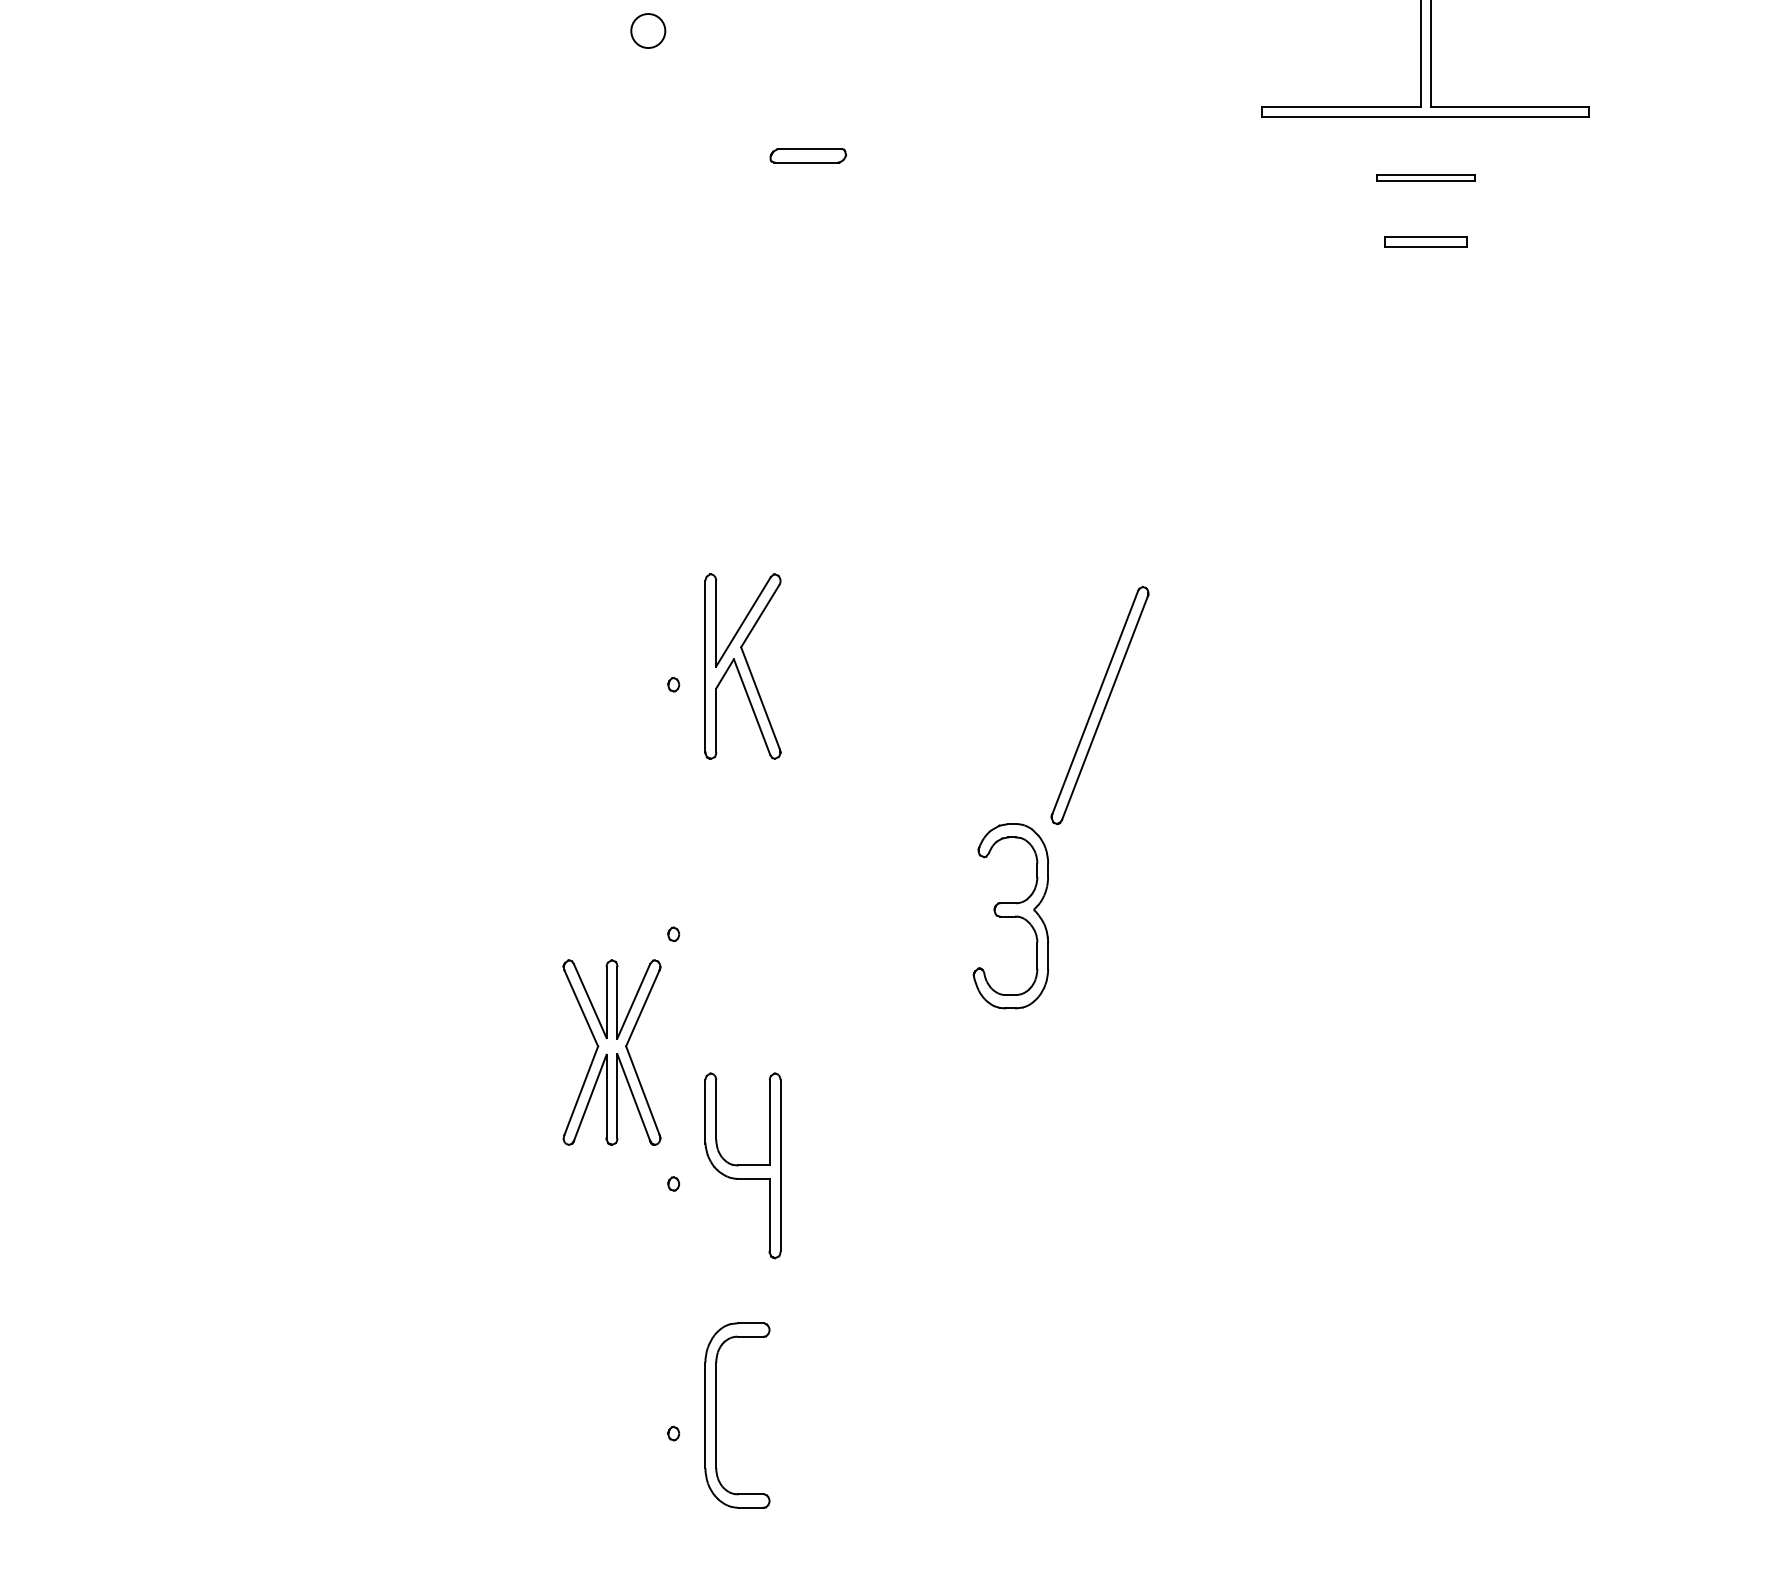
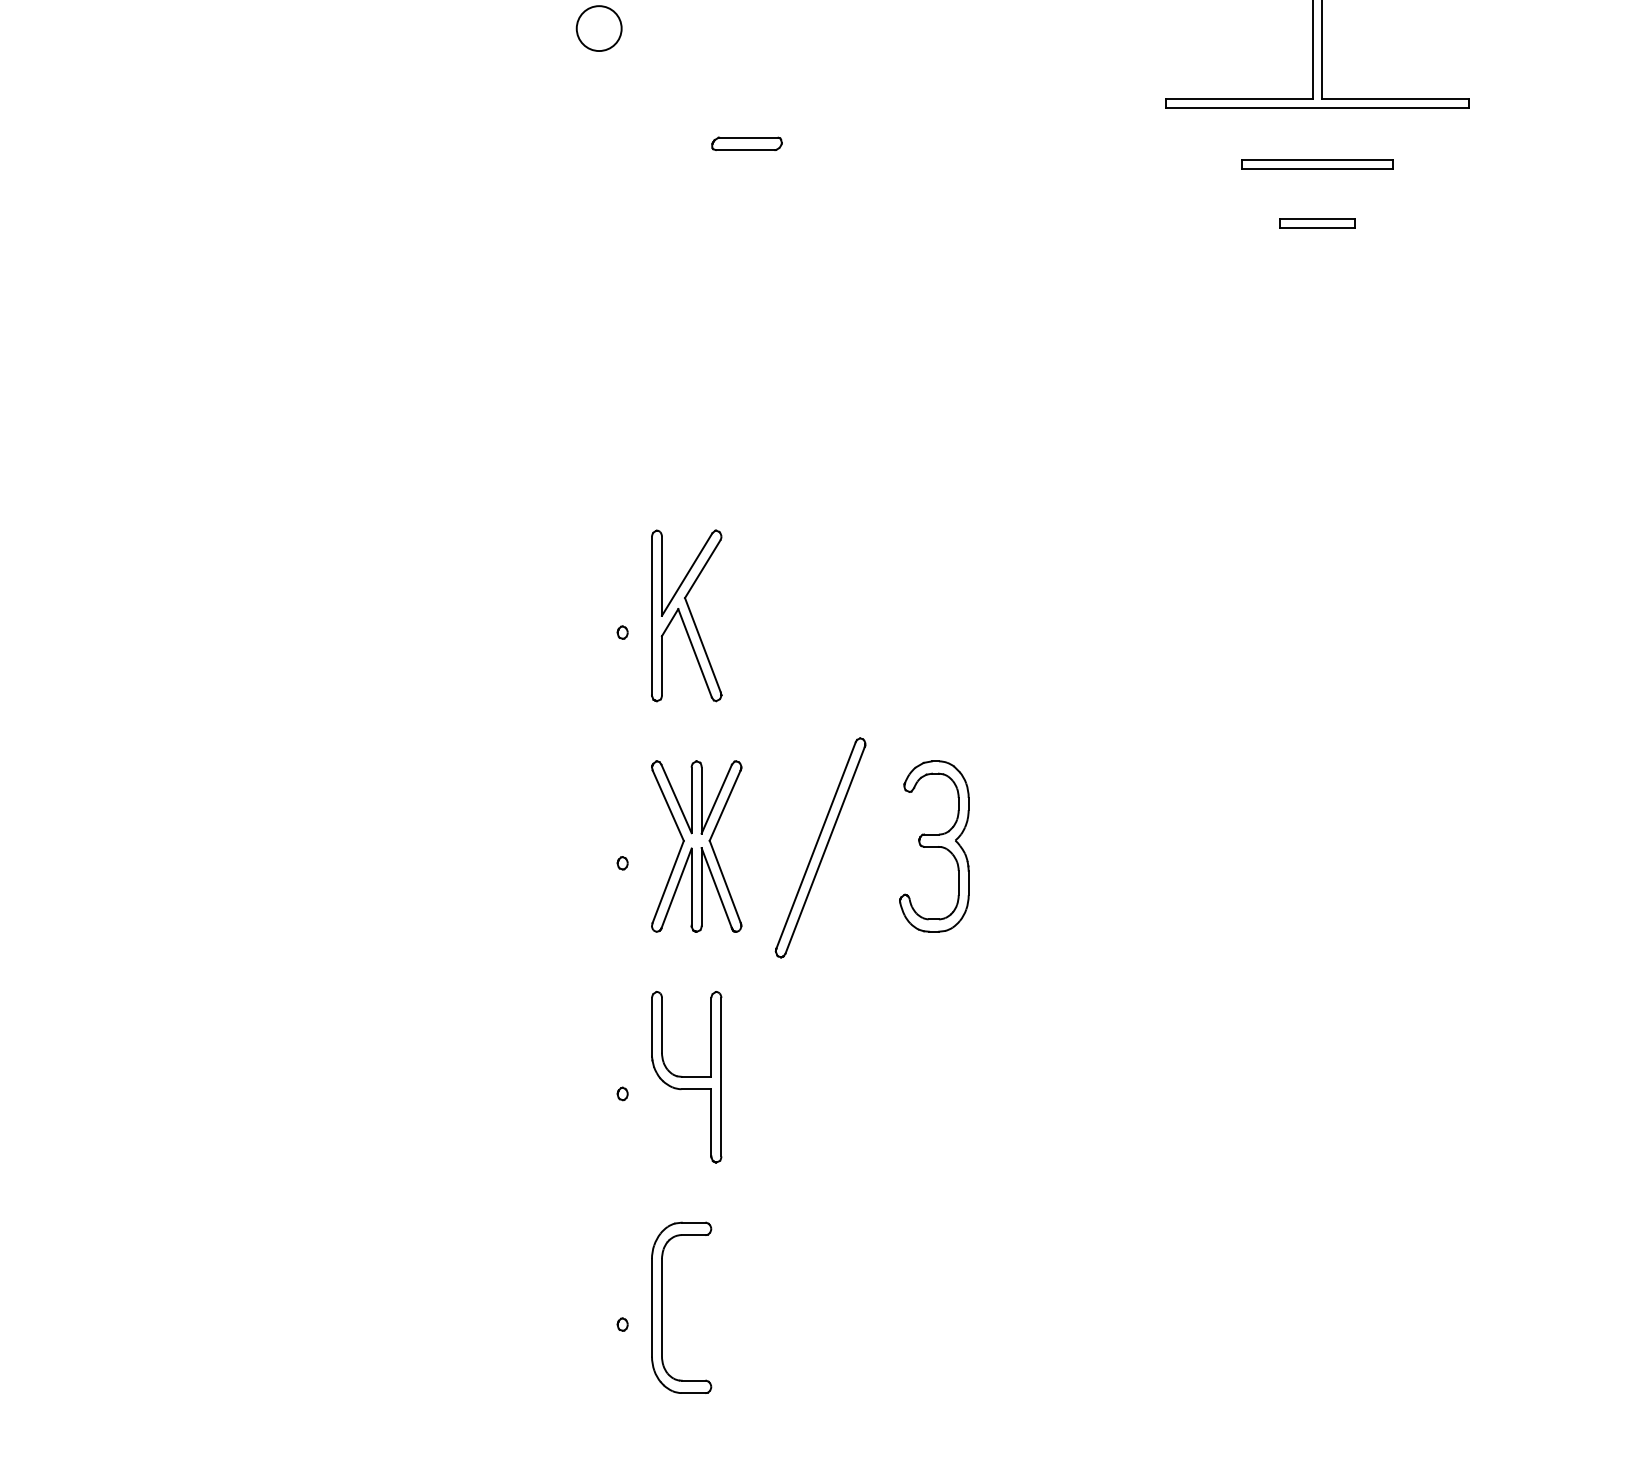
circle: (647, 30) -> (598, 28), size x1.43
part: (1425, 178) -> (1317, 164), size x1.67
part: (1099, 705) -> (820, 847), moved
part: (611, 1052) -> (696, 846), moved

